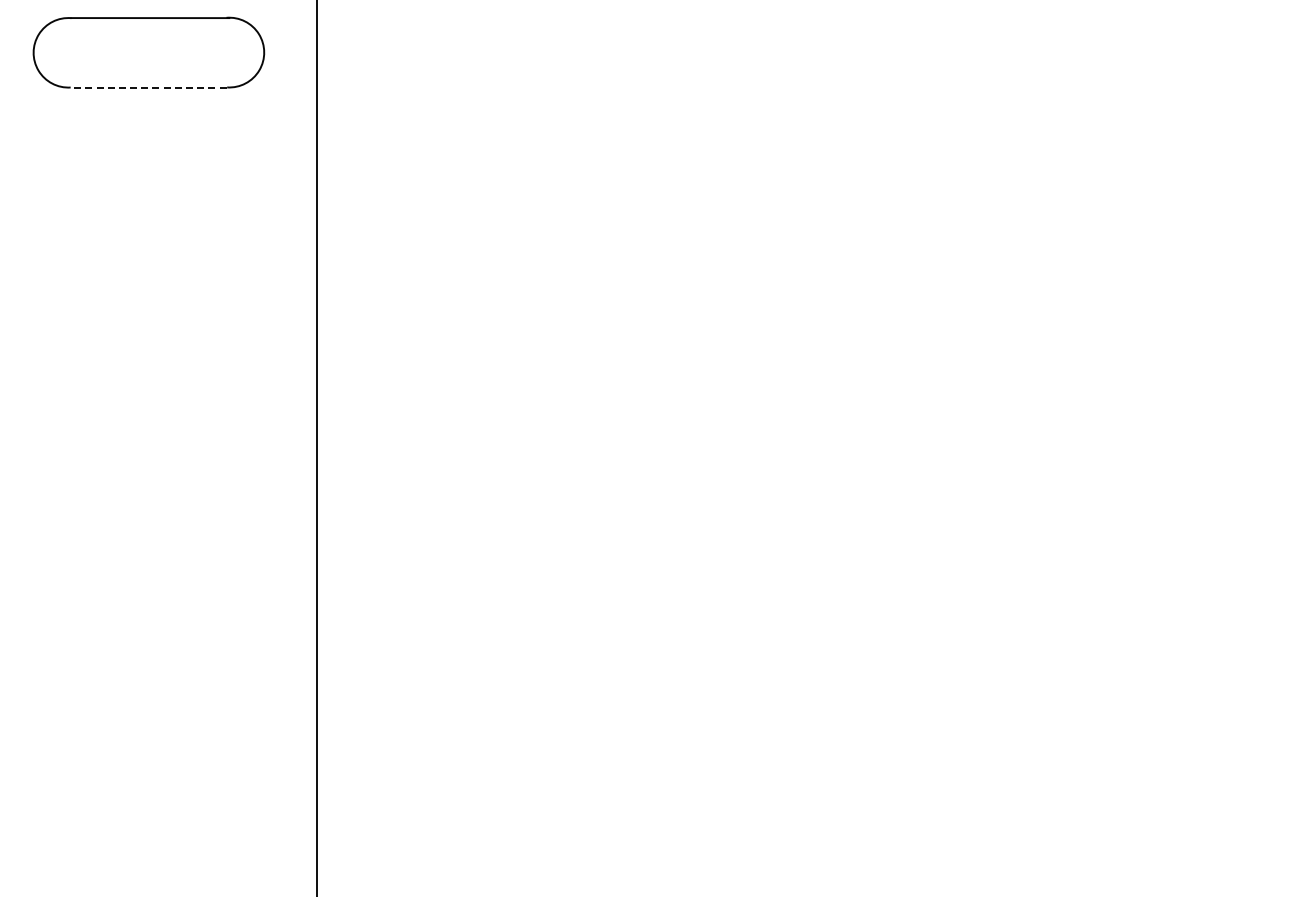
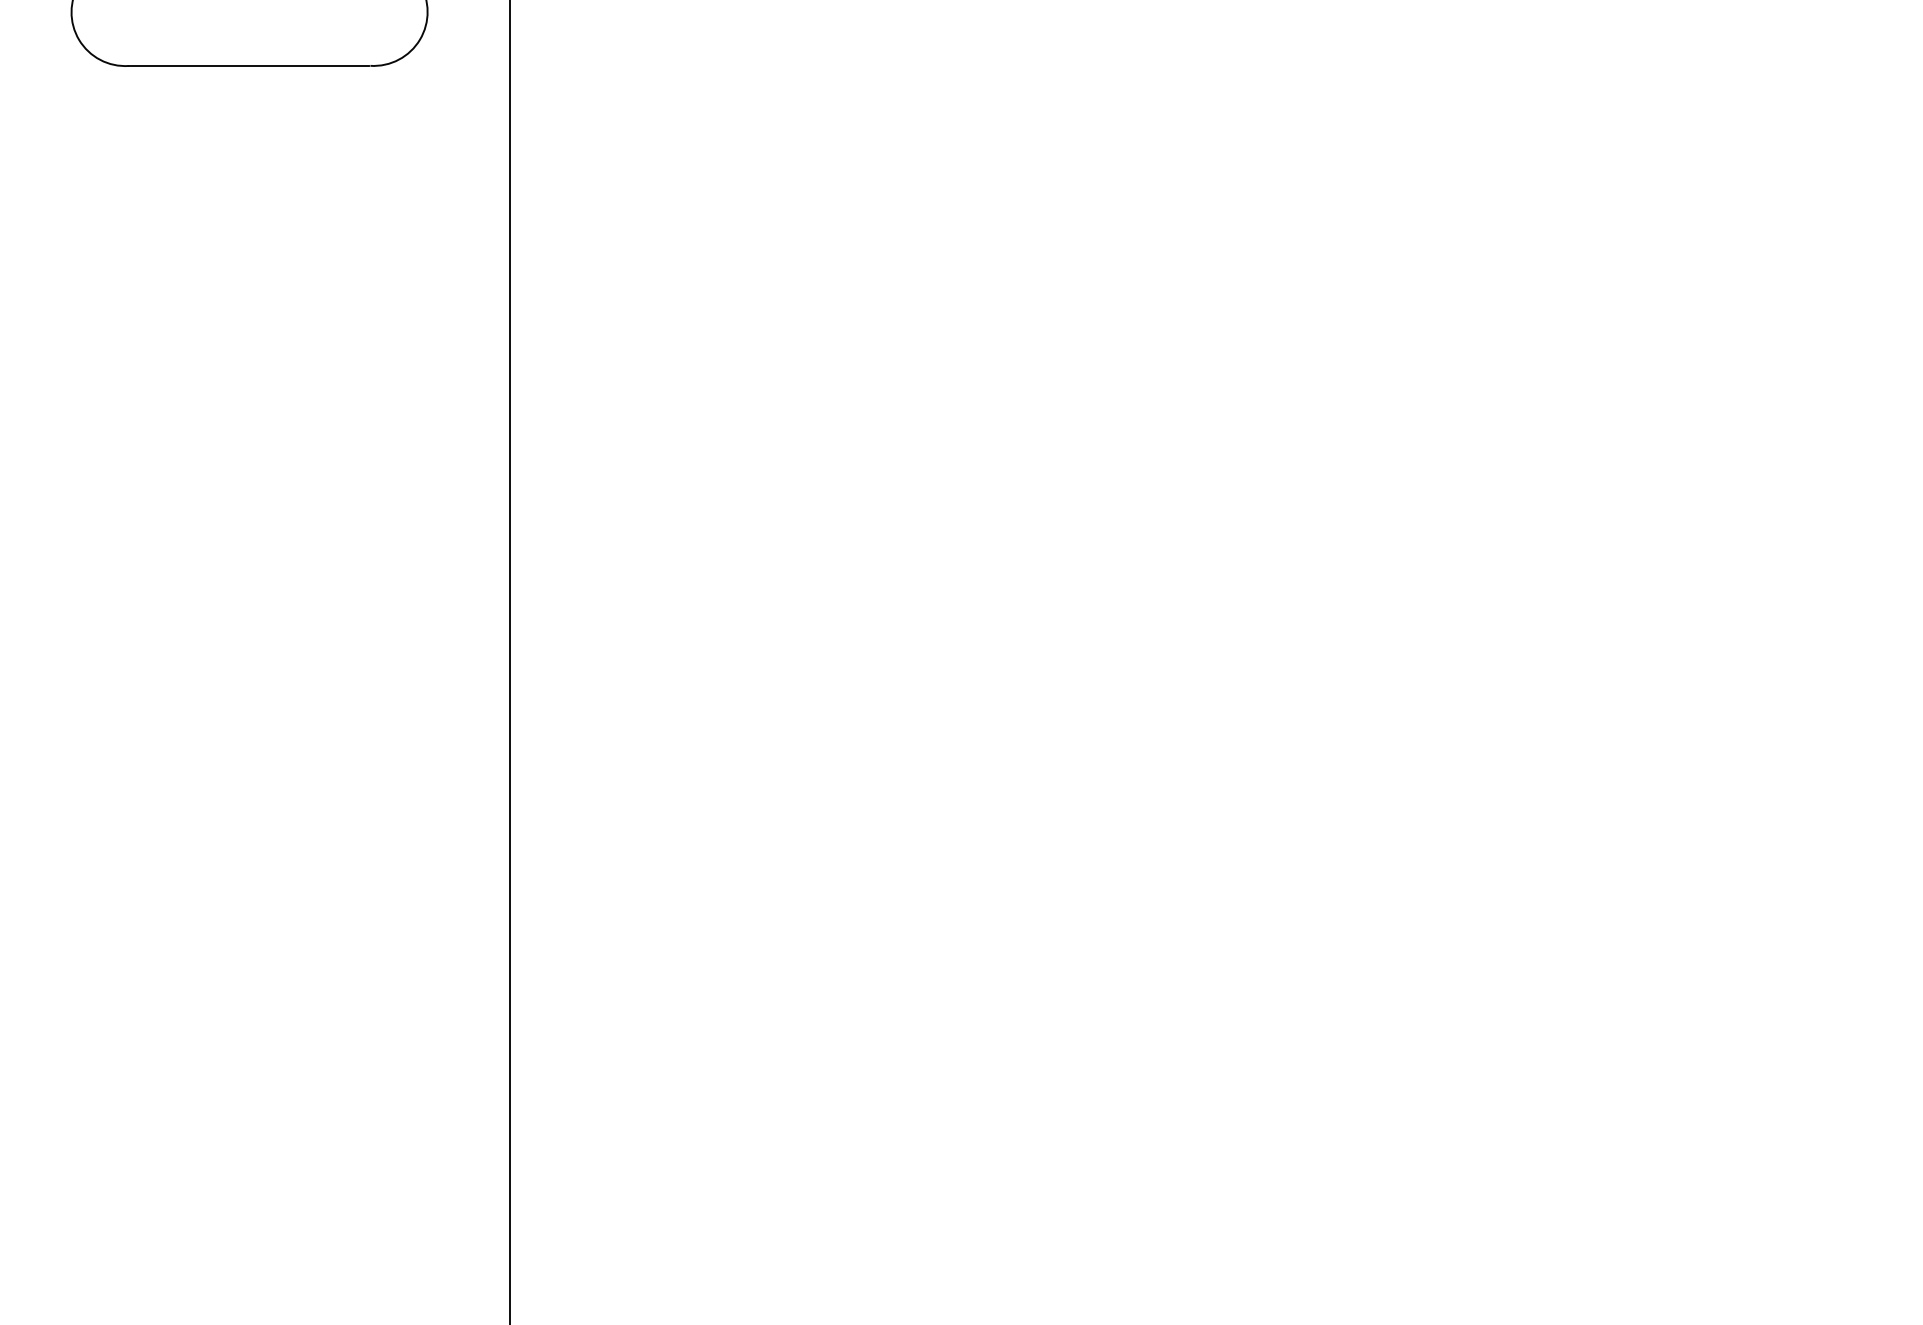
line: (148, 87) -> (248, 65), dashed -> solid

